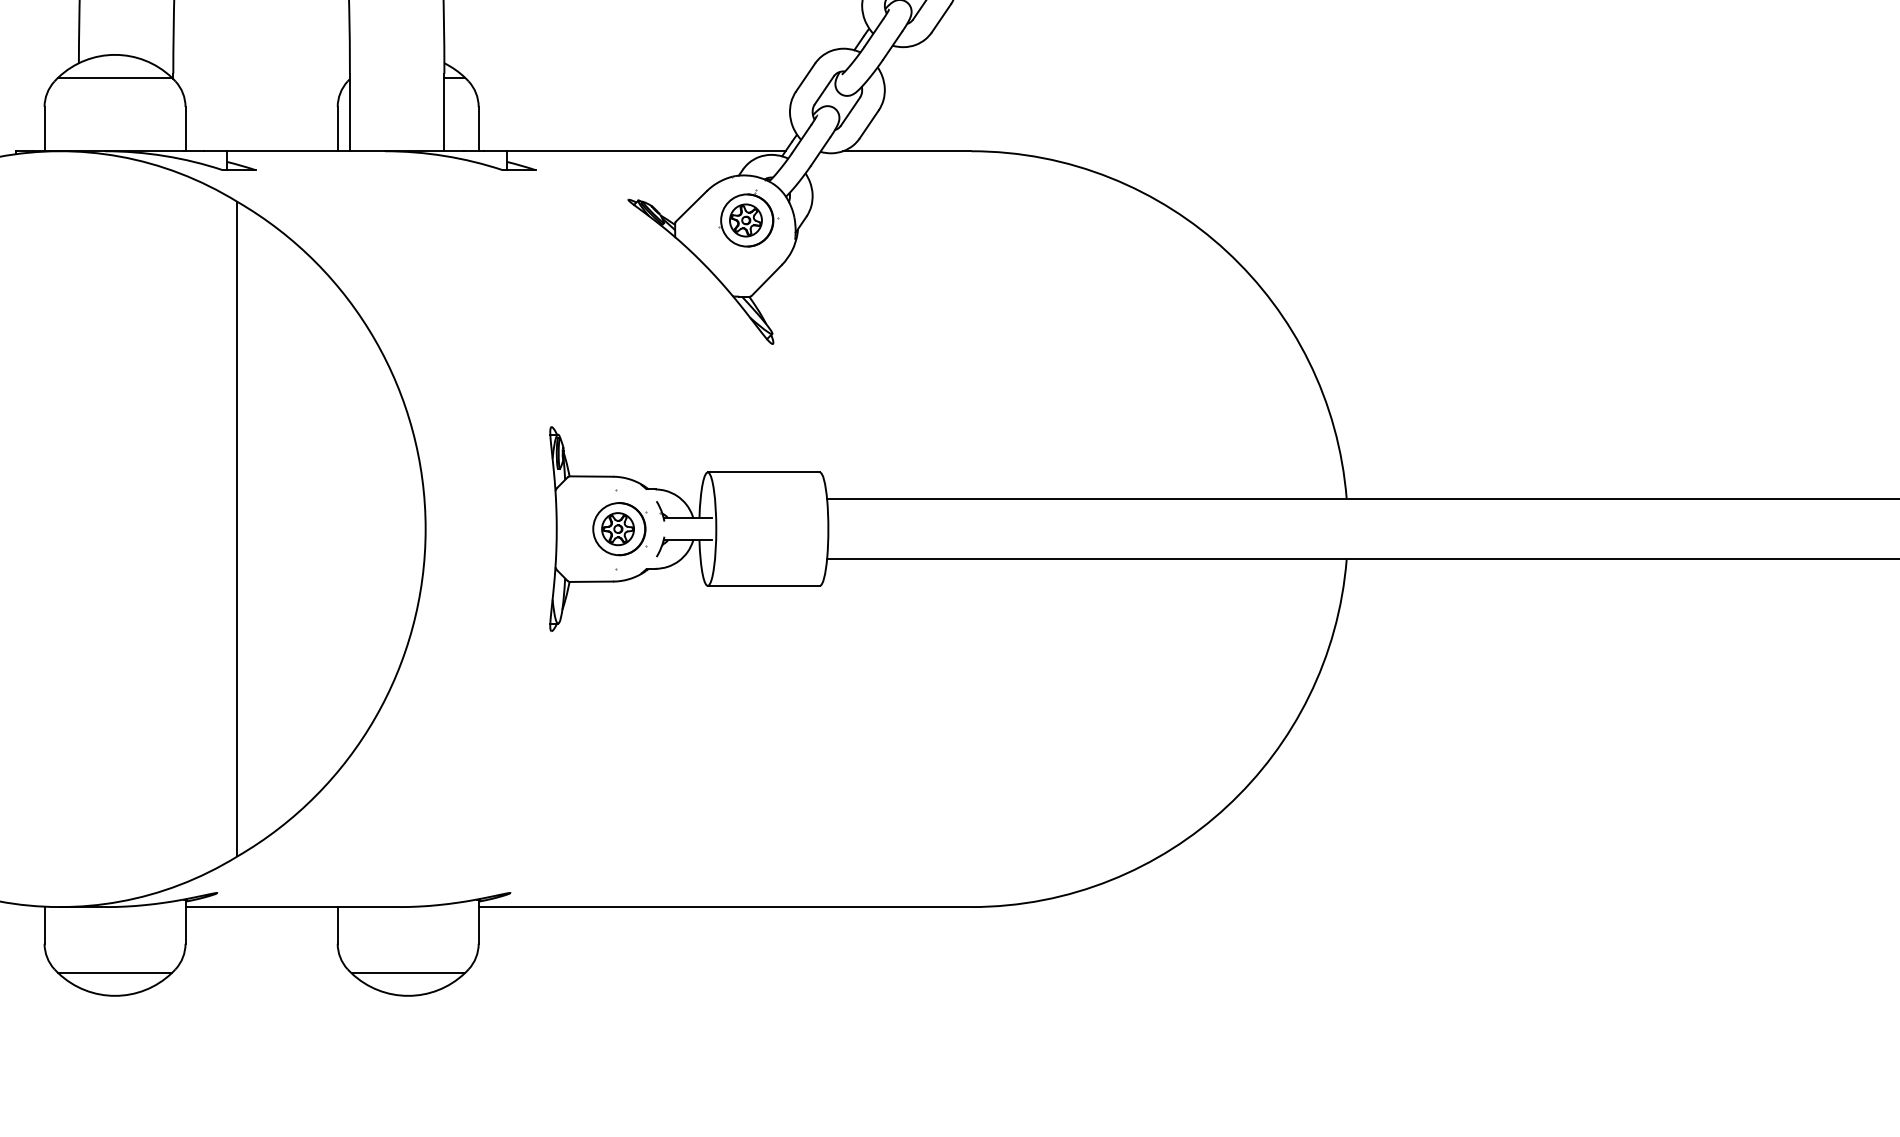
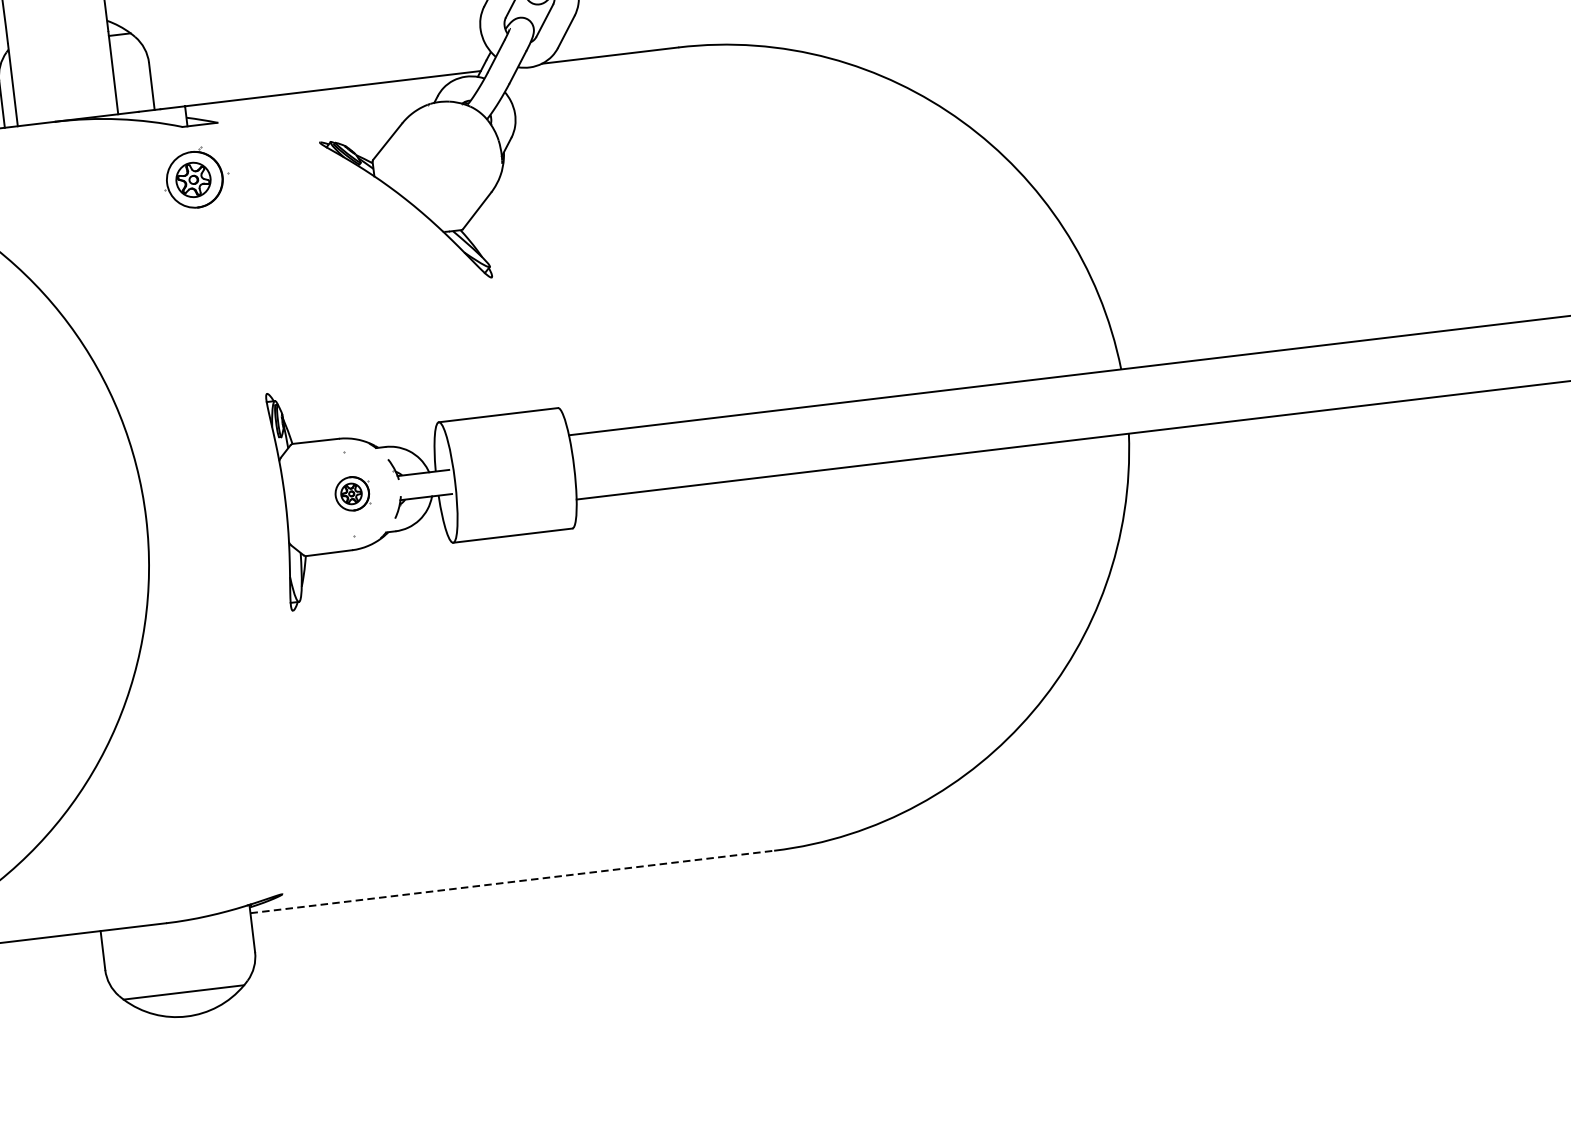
part: (748, 218) -> (195, 177), moved
part: (619, 529) -> (352, 494), size x0.6
line: (725, 907) -> (512, 882), solid -> dashed

